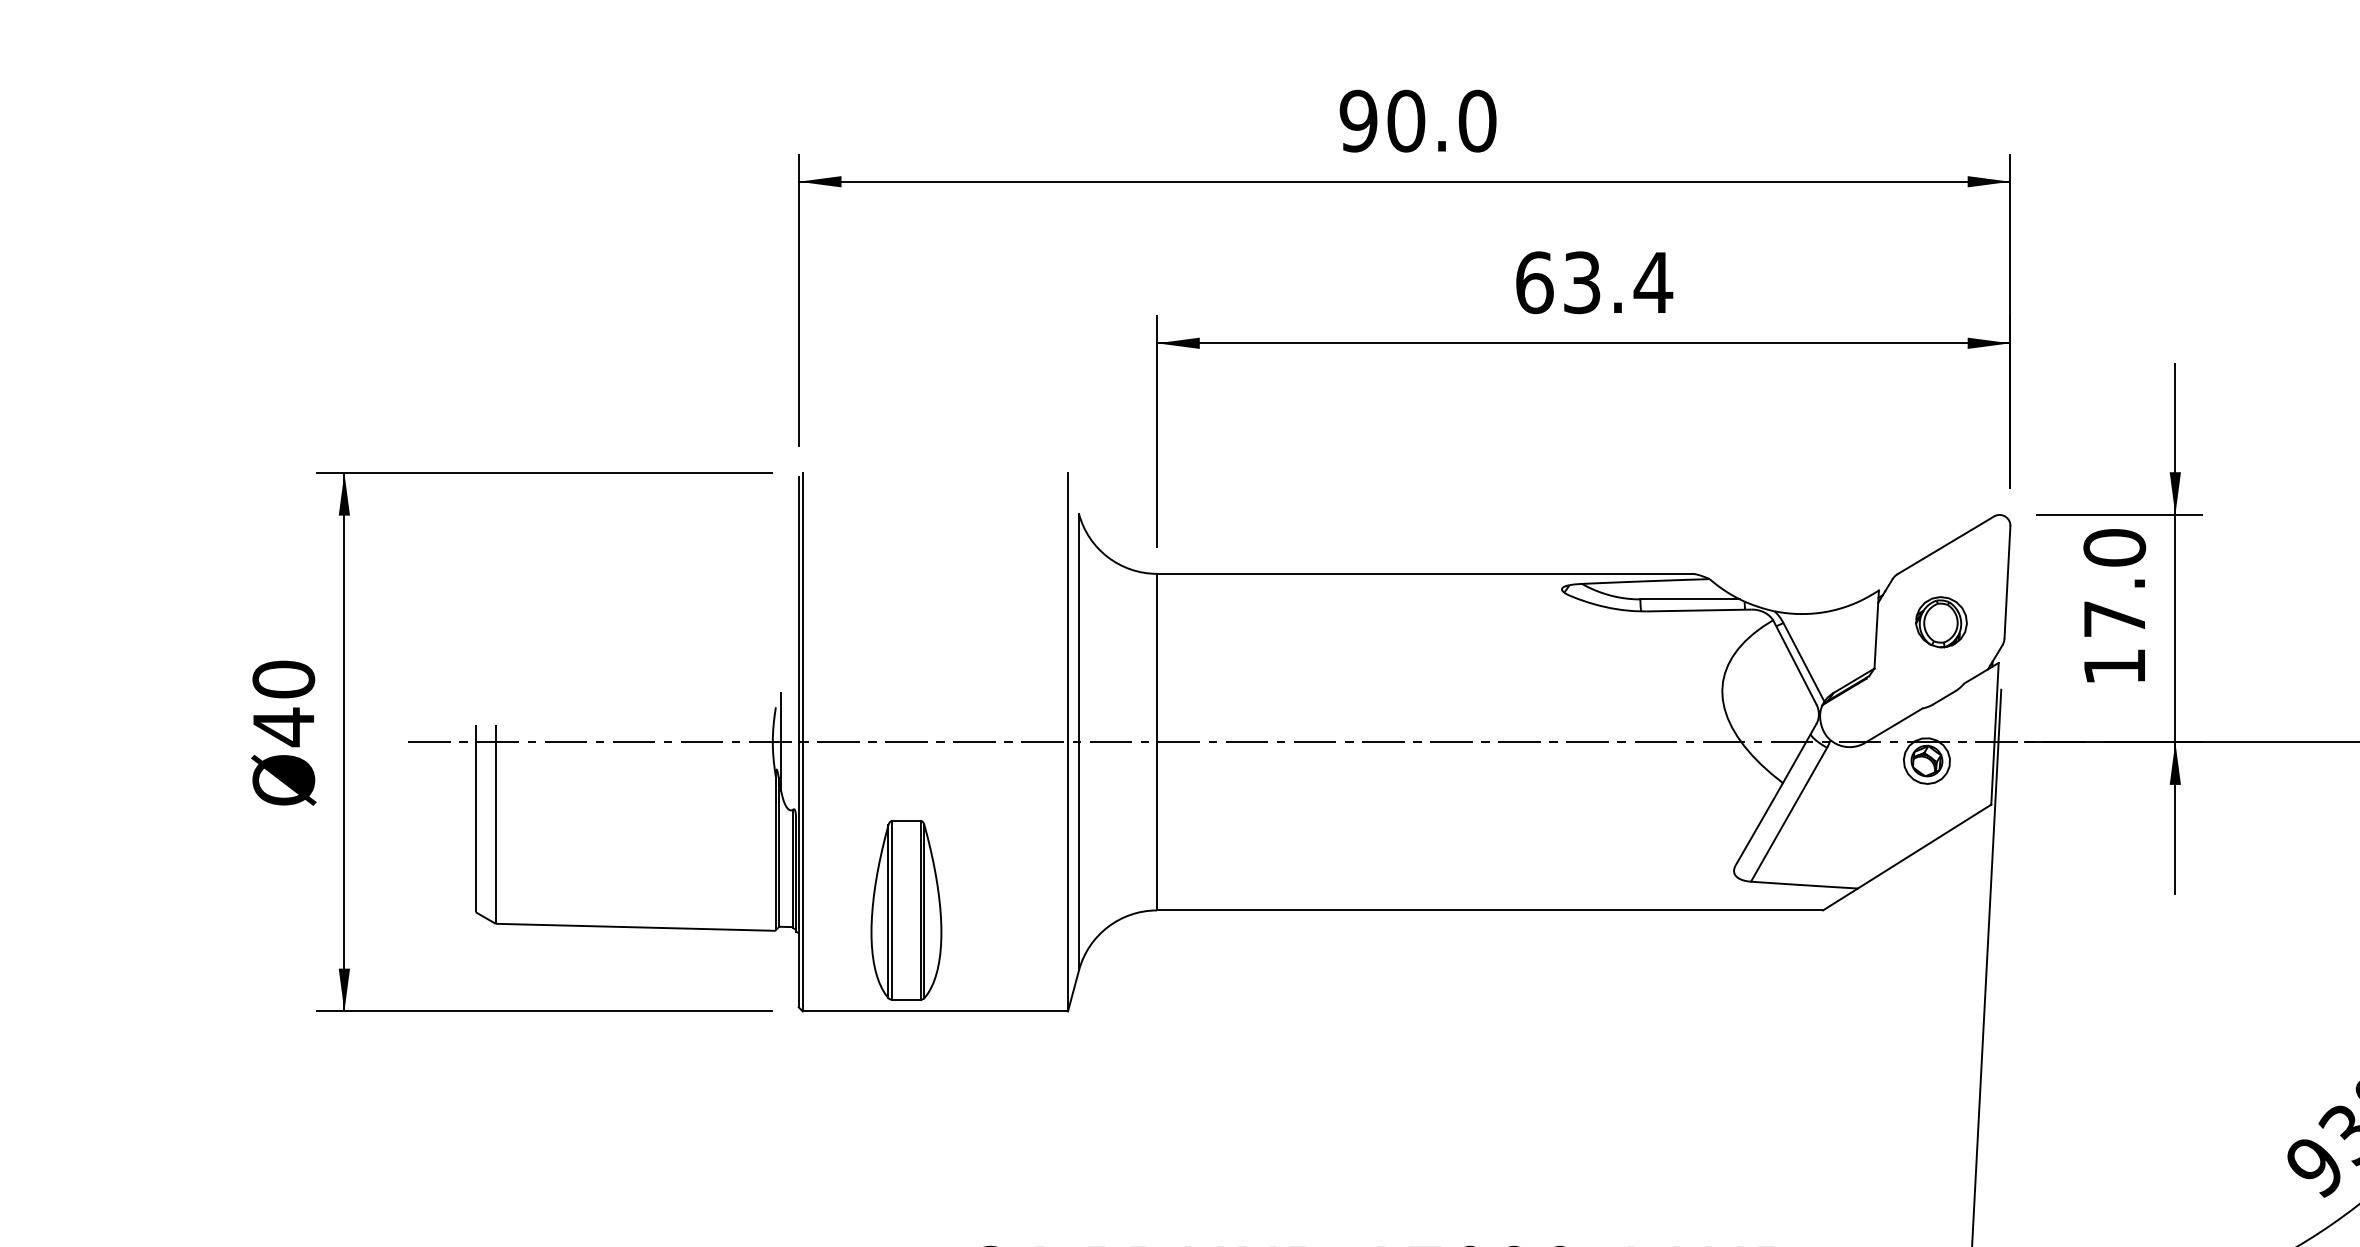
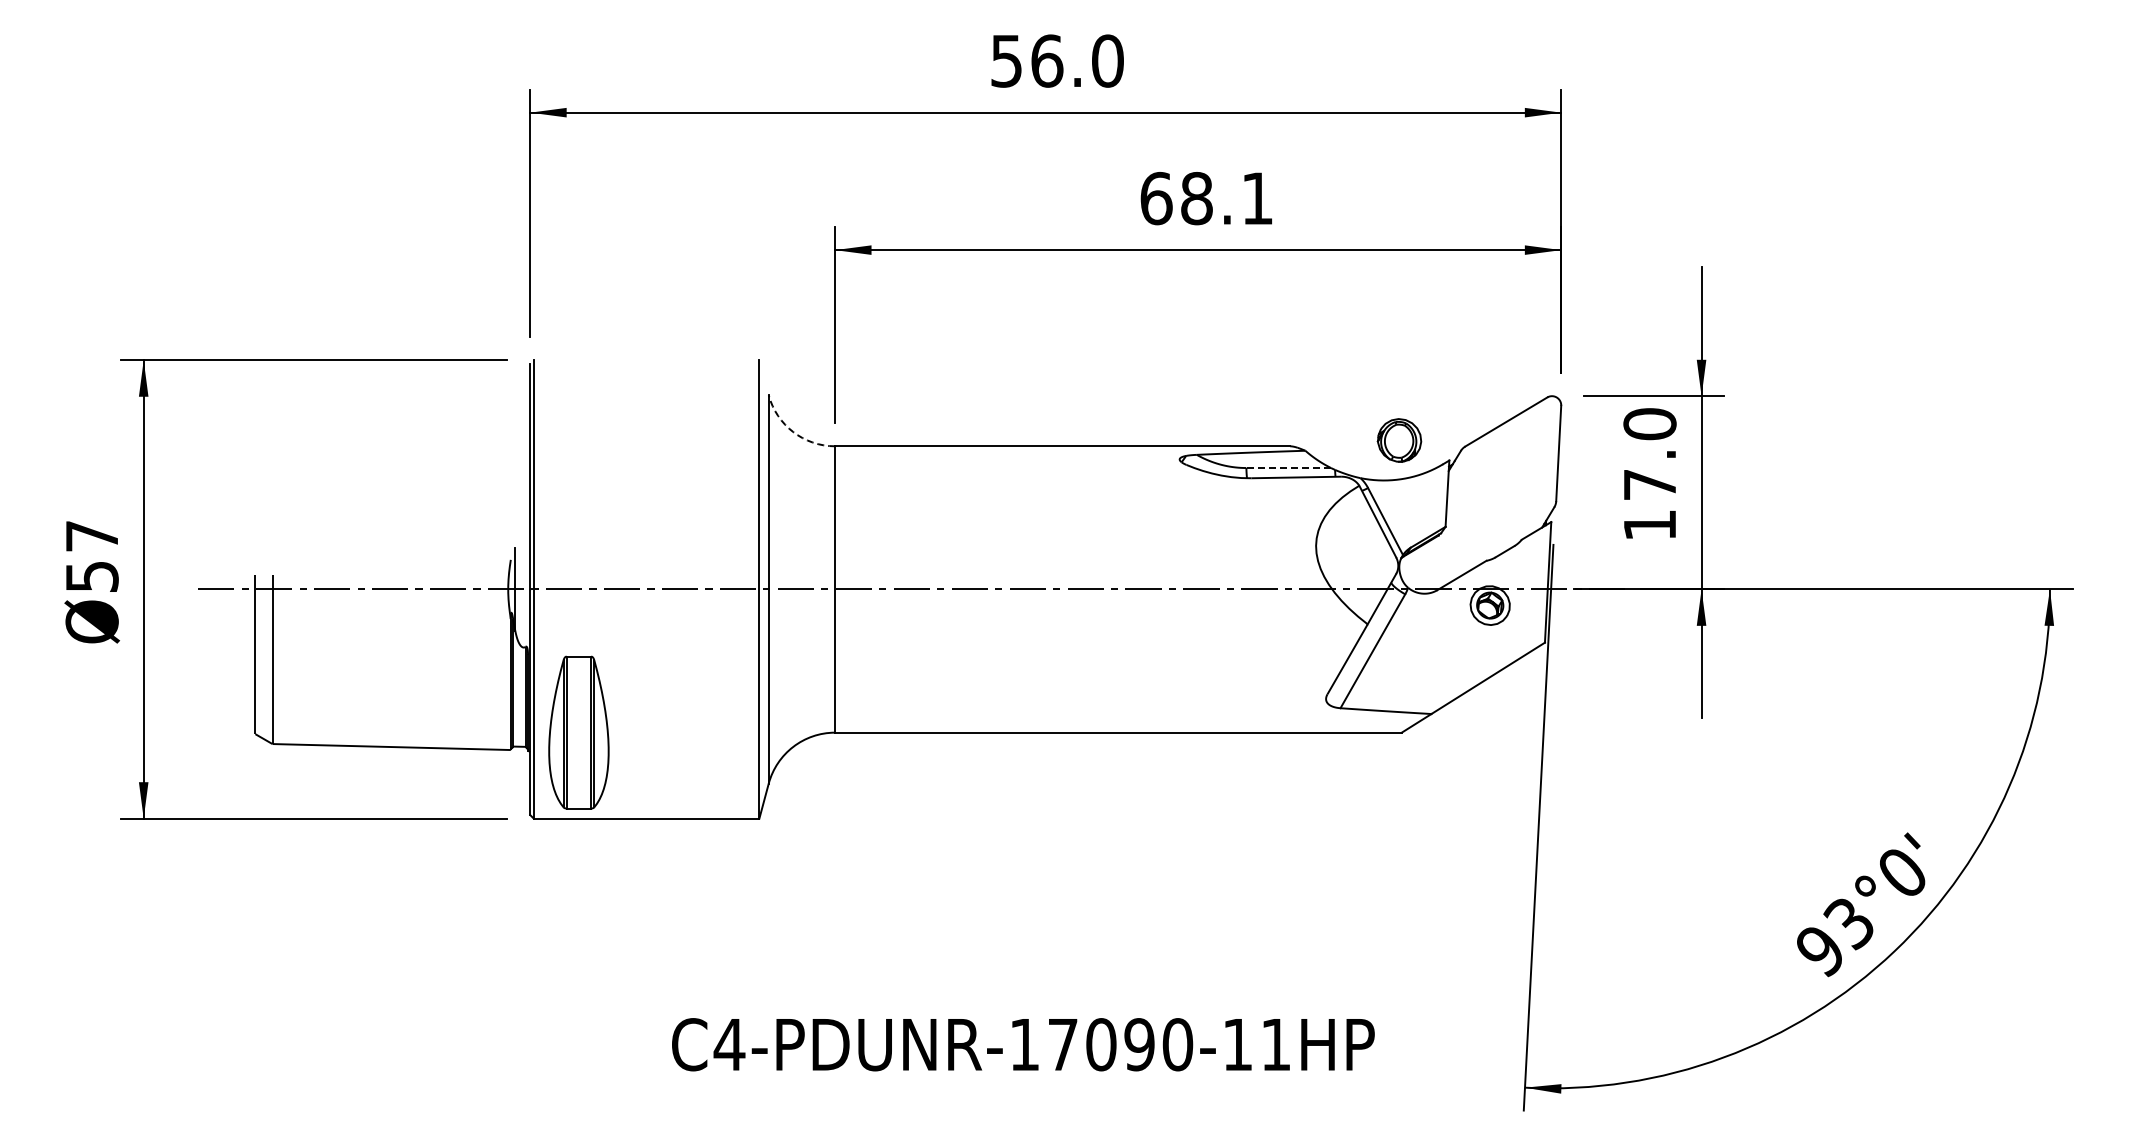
text: (1381, 120) -> (1026, 60), 90.0 -> 56.0
text: (1618, 282) -> (1227, 198), 63.4 -> 68.1
arc: (1108, 557) -> (793, 432), solid -> dashed
line: (1689, 599) -> (1288, 468), solid -> dashed
part: (1941, 622) -> (1399, 440), moved
text: (283, 703) -> (91, 556), Ø40 -> Ø57
part: (905, 910) -> (578, 732), moved

